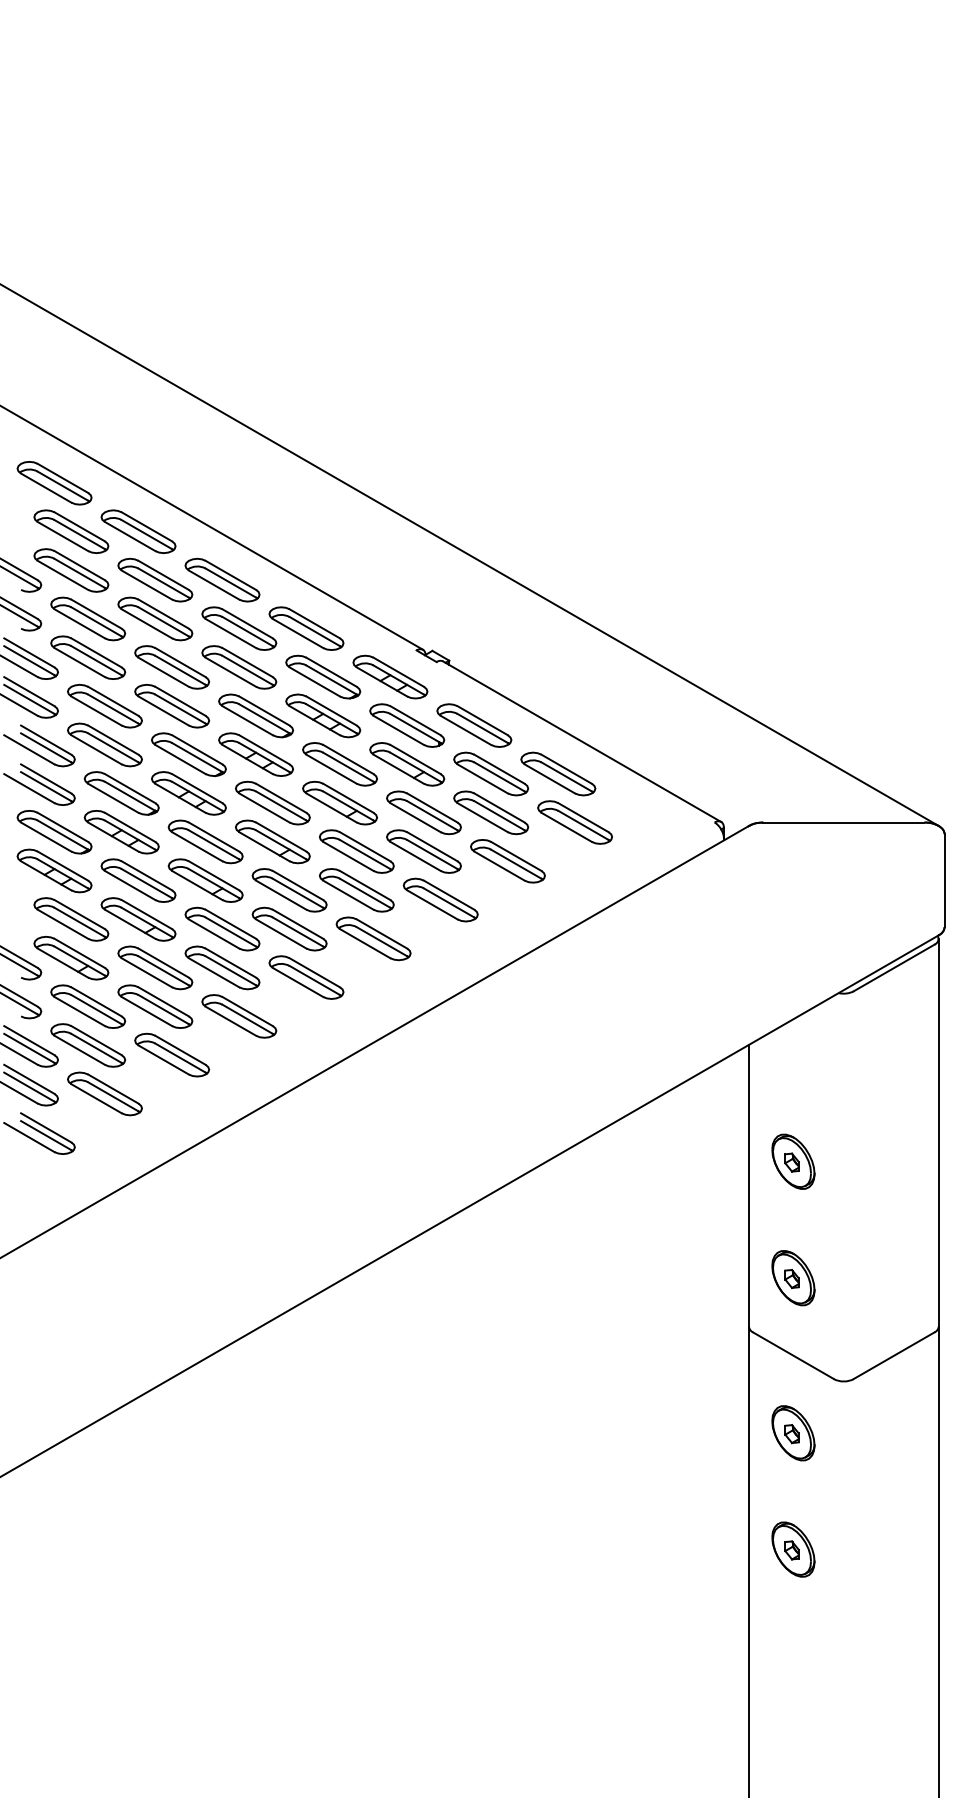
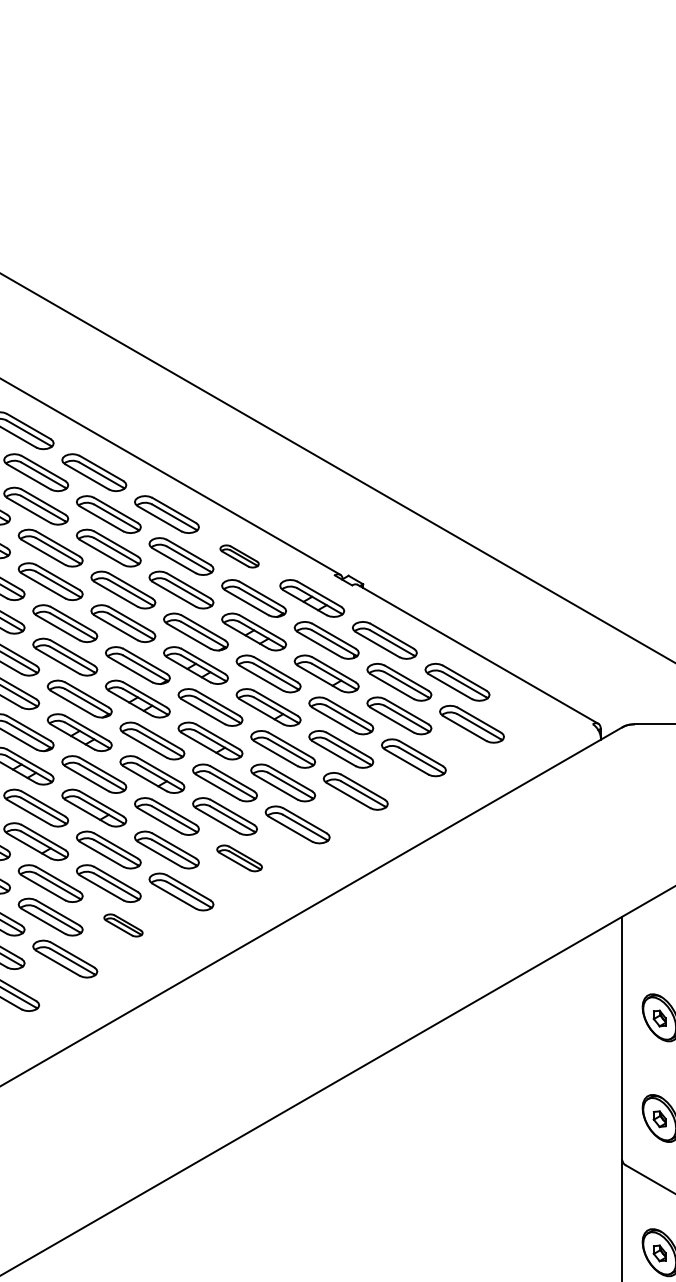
part: (306, 628) -> (239, 556), size x0.6
part: (306, 977) -> (239, 858), size x0.7
part: (172, 1054) -> (123, 924), size x0.6

